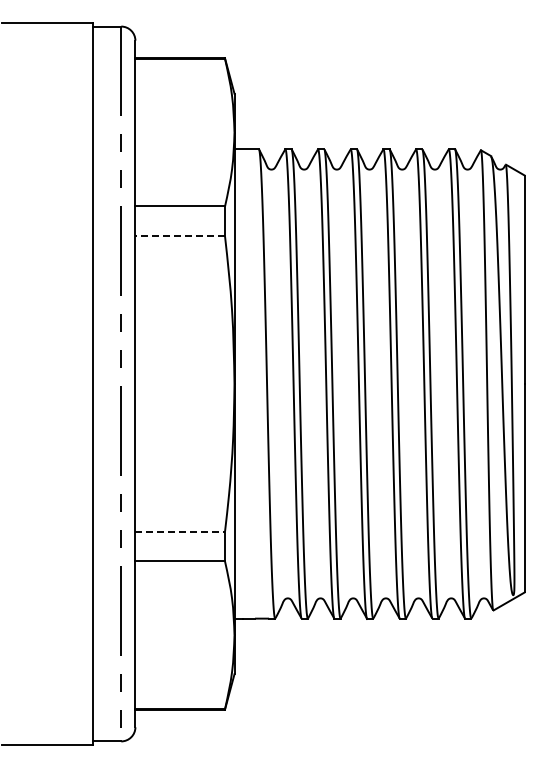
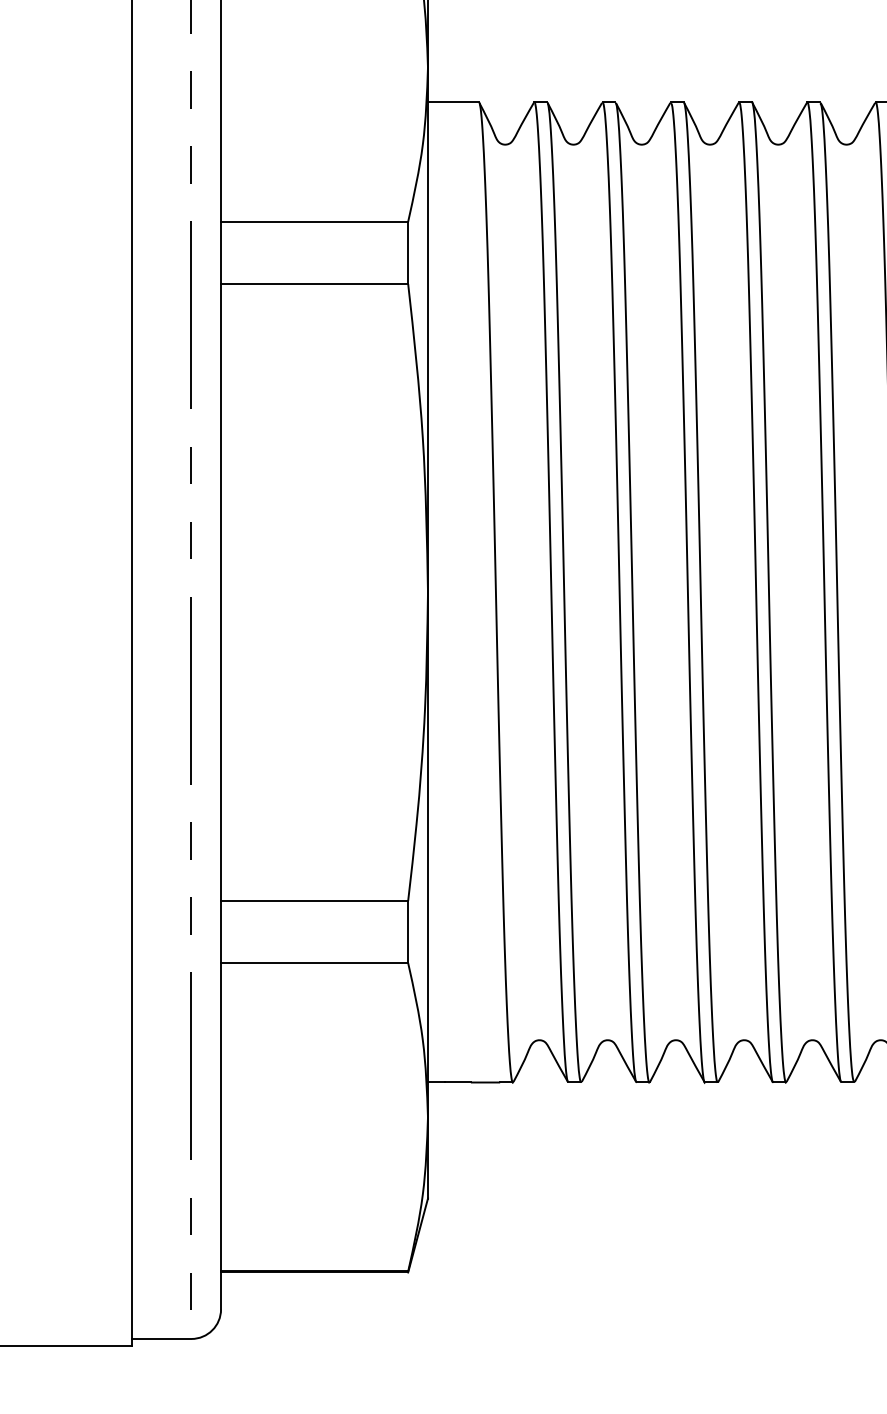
line: (180, 236) -> (315, 284), dashed -> solid
line: (180, 531) -> (315, 900), dashed -> solid

